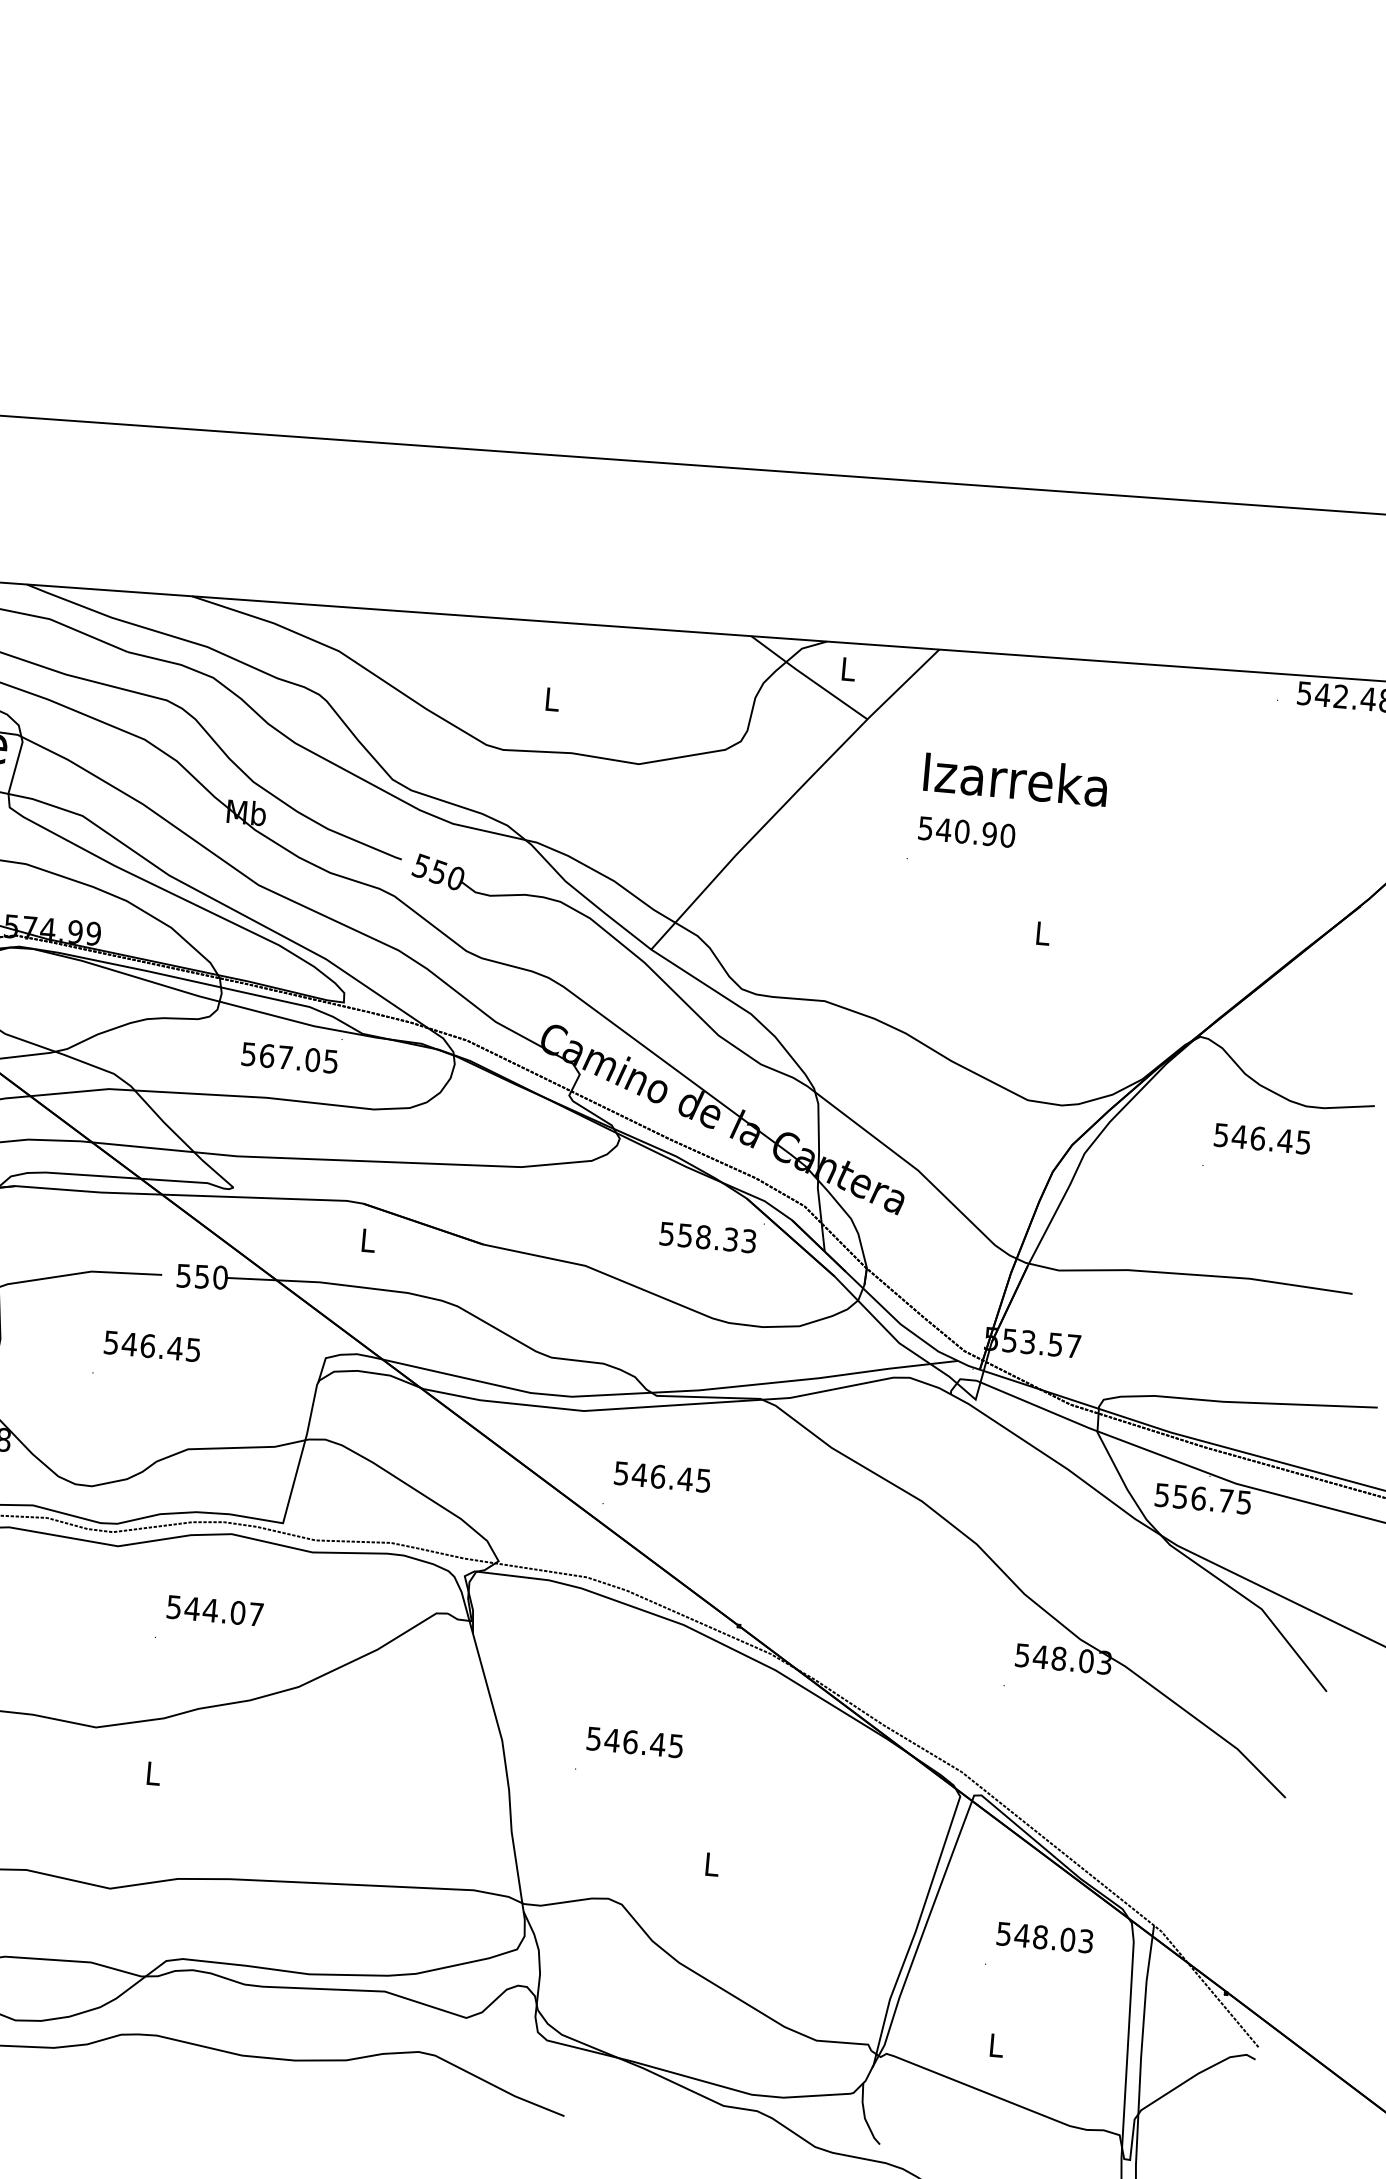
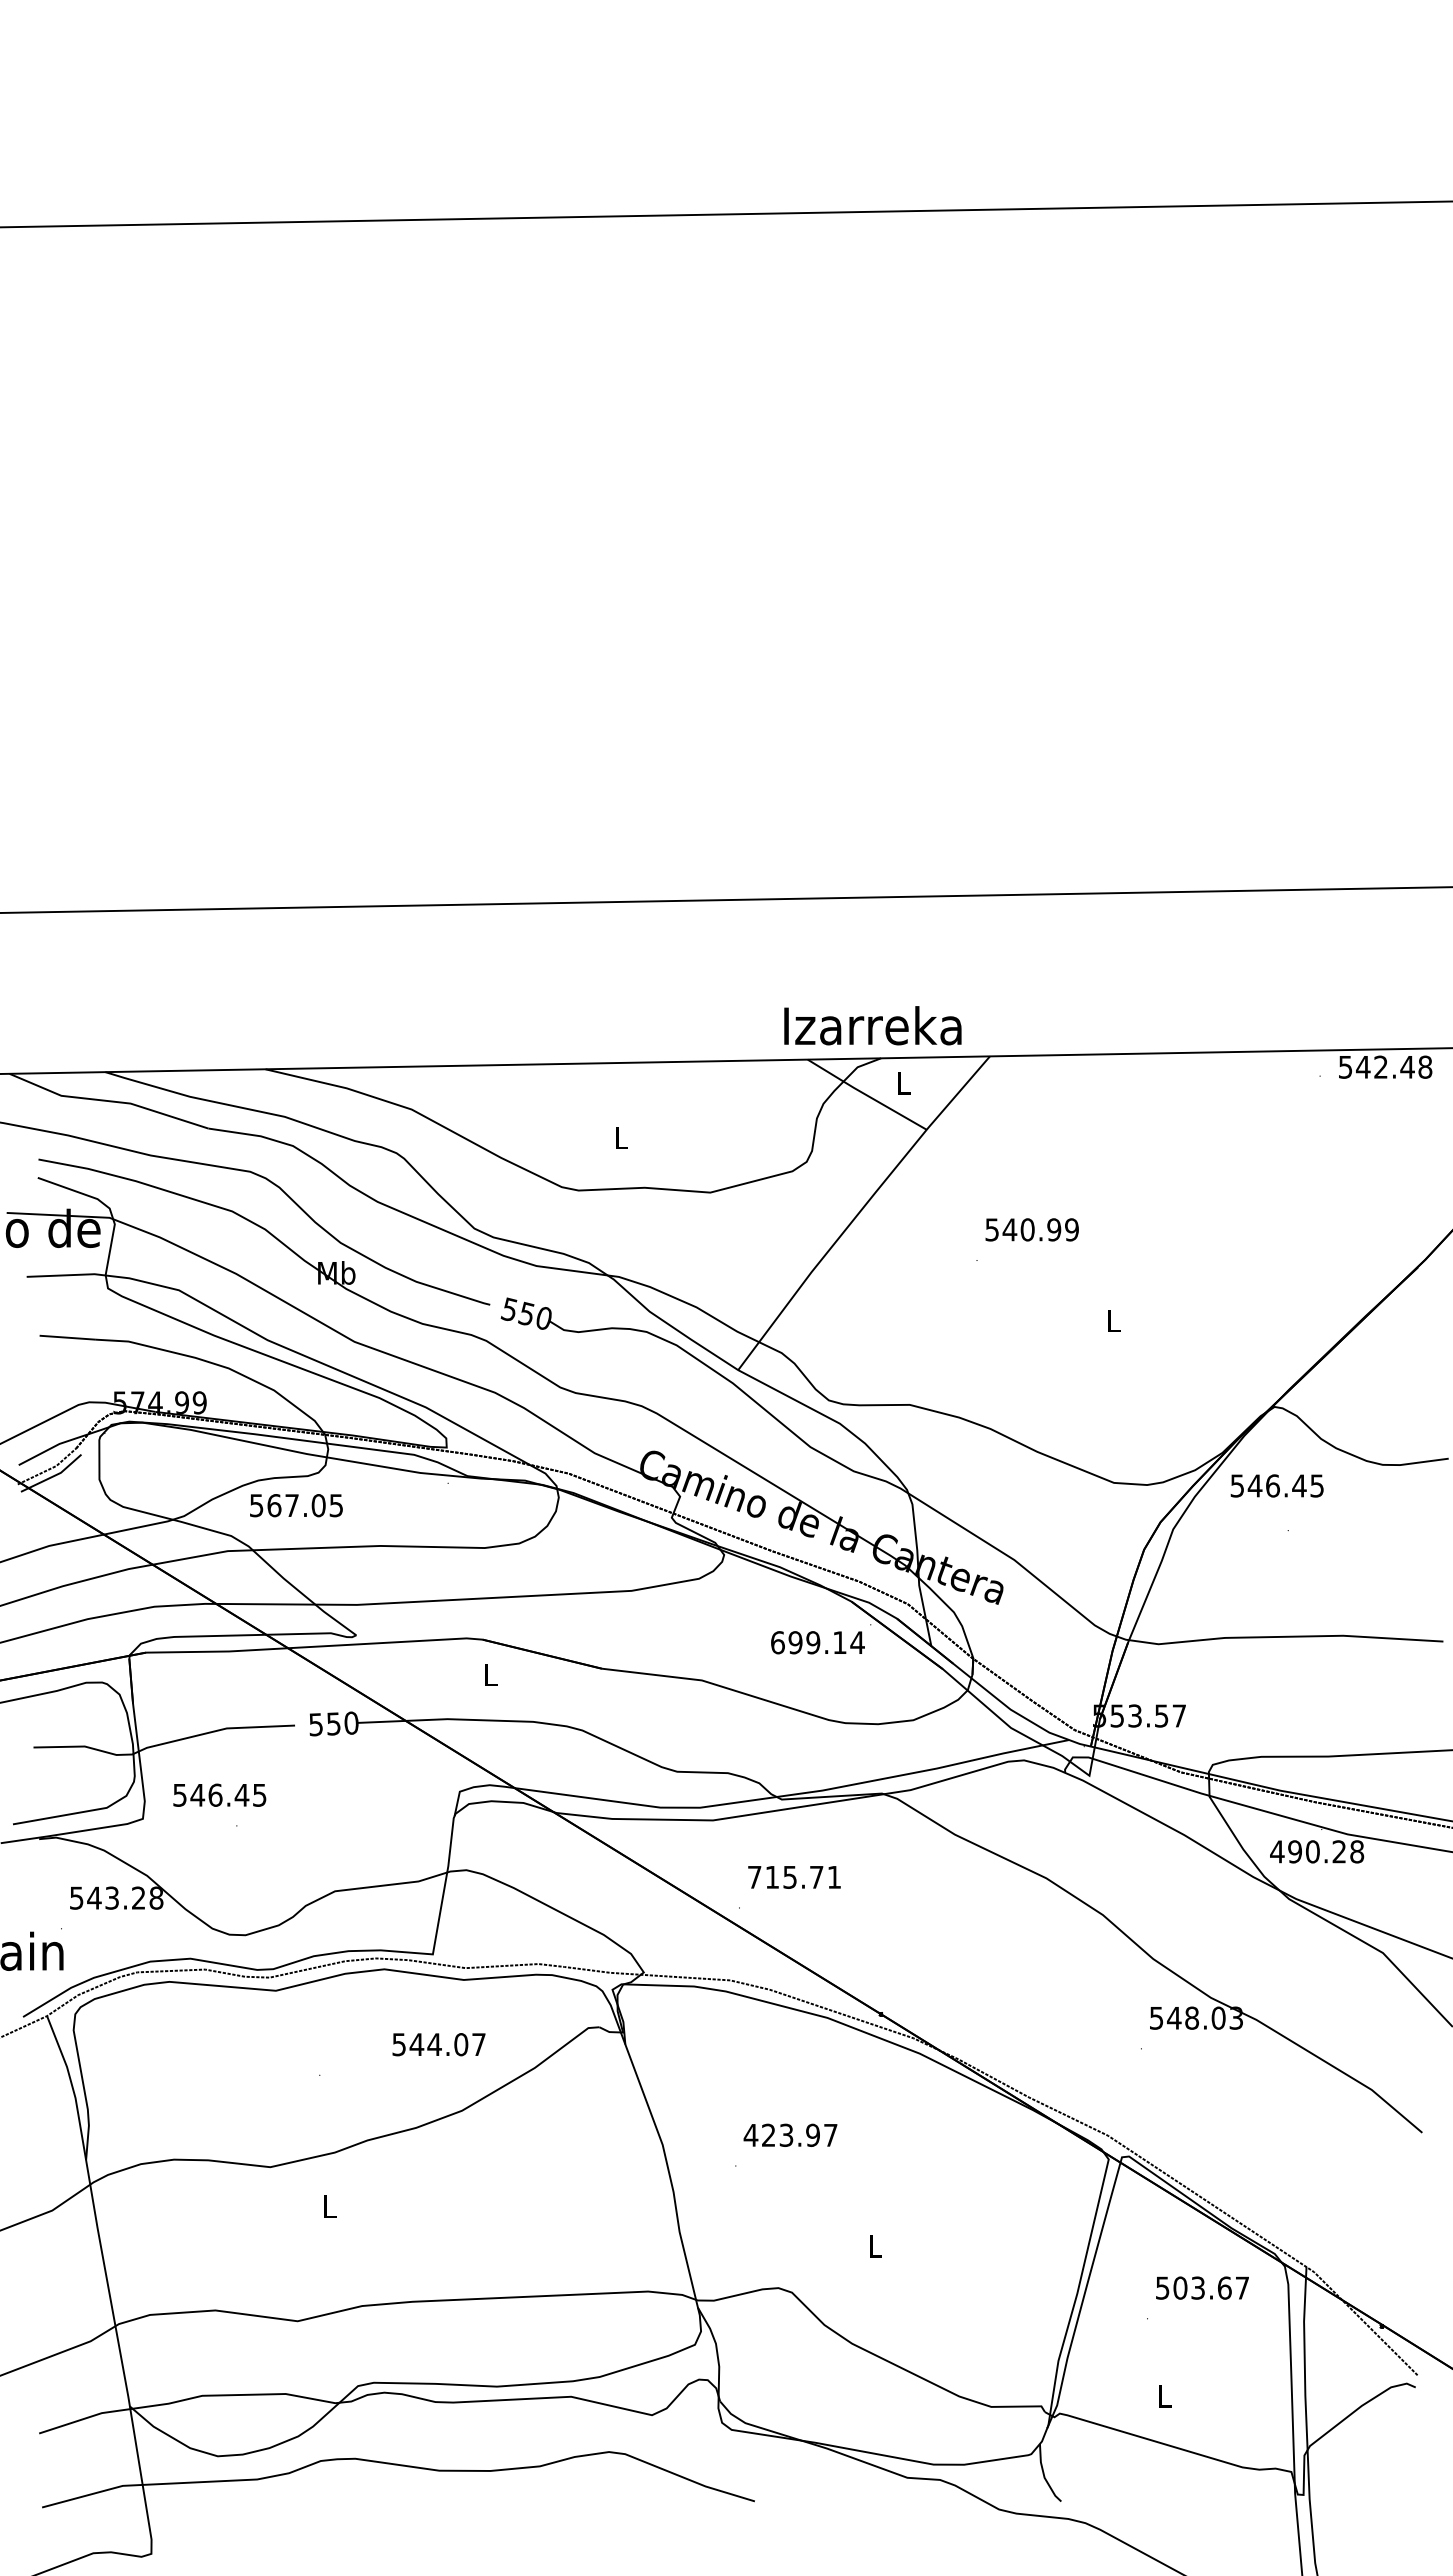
text: (1015, 779) -> (872, 1025), moved
text: (1007, 835) -> (1071, 1229), 540.90 -> 540.99
text: (289, 1057) -> (296, 1505), moved
text: (1261, 1138) -> (1276, 1485), moved
text: (707, 1237) -> (817, 1642), 558.33 -> 699.14
text: (152, 1345) -> (219, 1794), moved
text: (662, 1476) -> (794, 1876), 546.45 -> 715.71
text: (1203, 1498) -> (1317, 1851), 556.75 -> 490.28
text: (214, 1610) -> (438, 2044), moved
text: (634, 1741) -> (790, 2134), 546.45 -> 423.97
text: (1054, 1937) -> (1211, 2287), 548.03 -> 503.67

